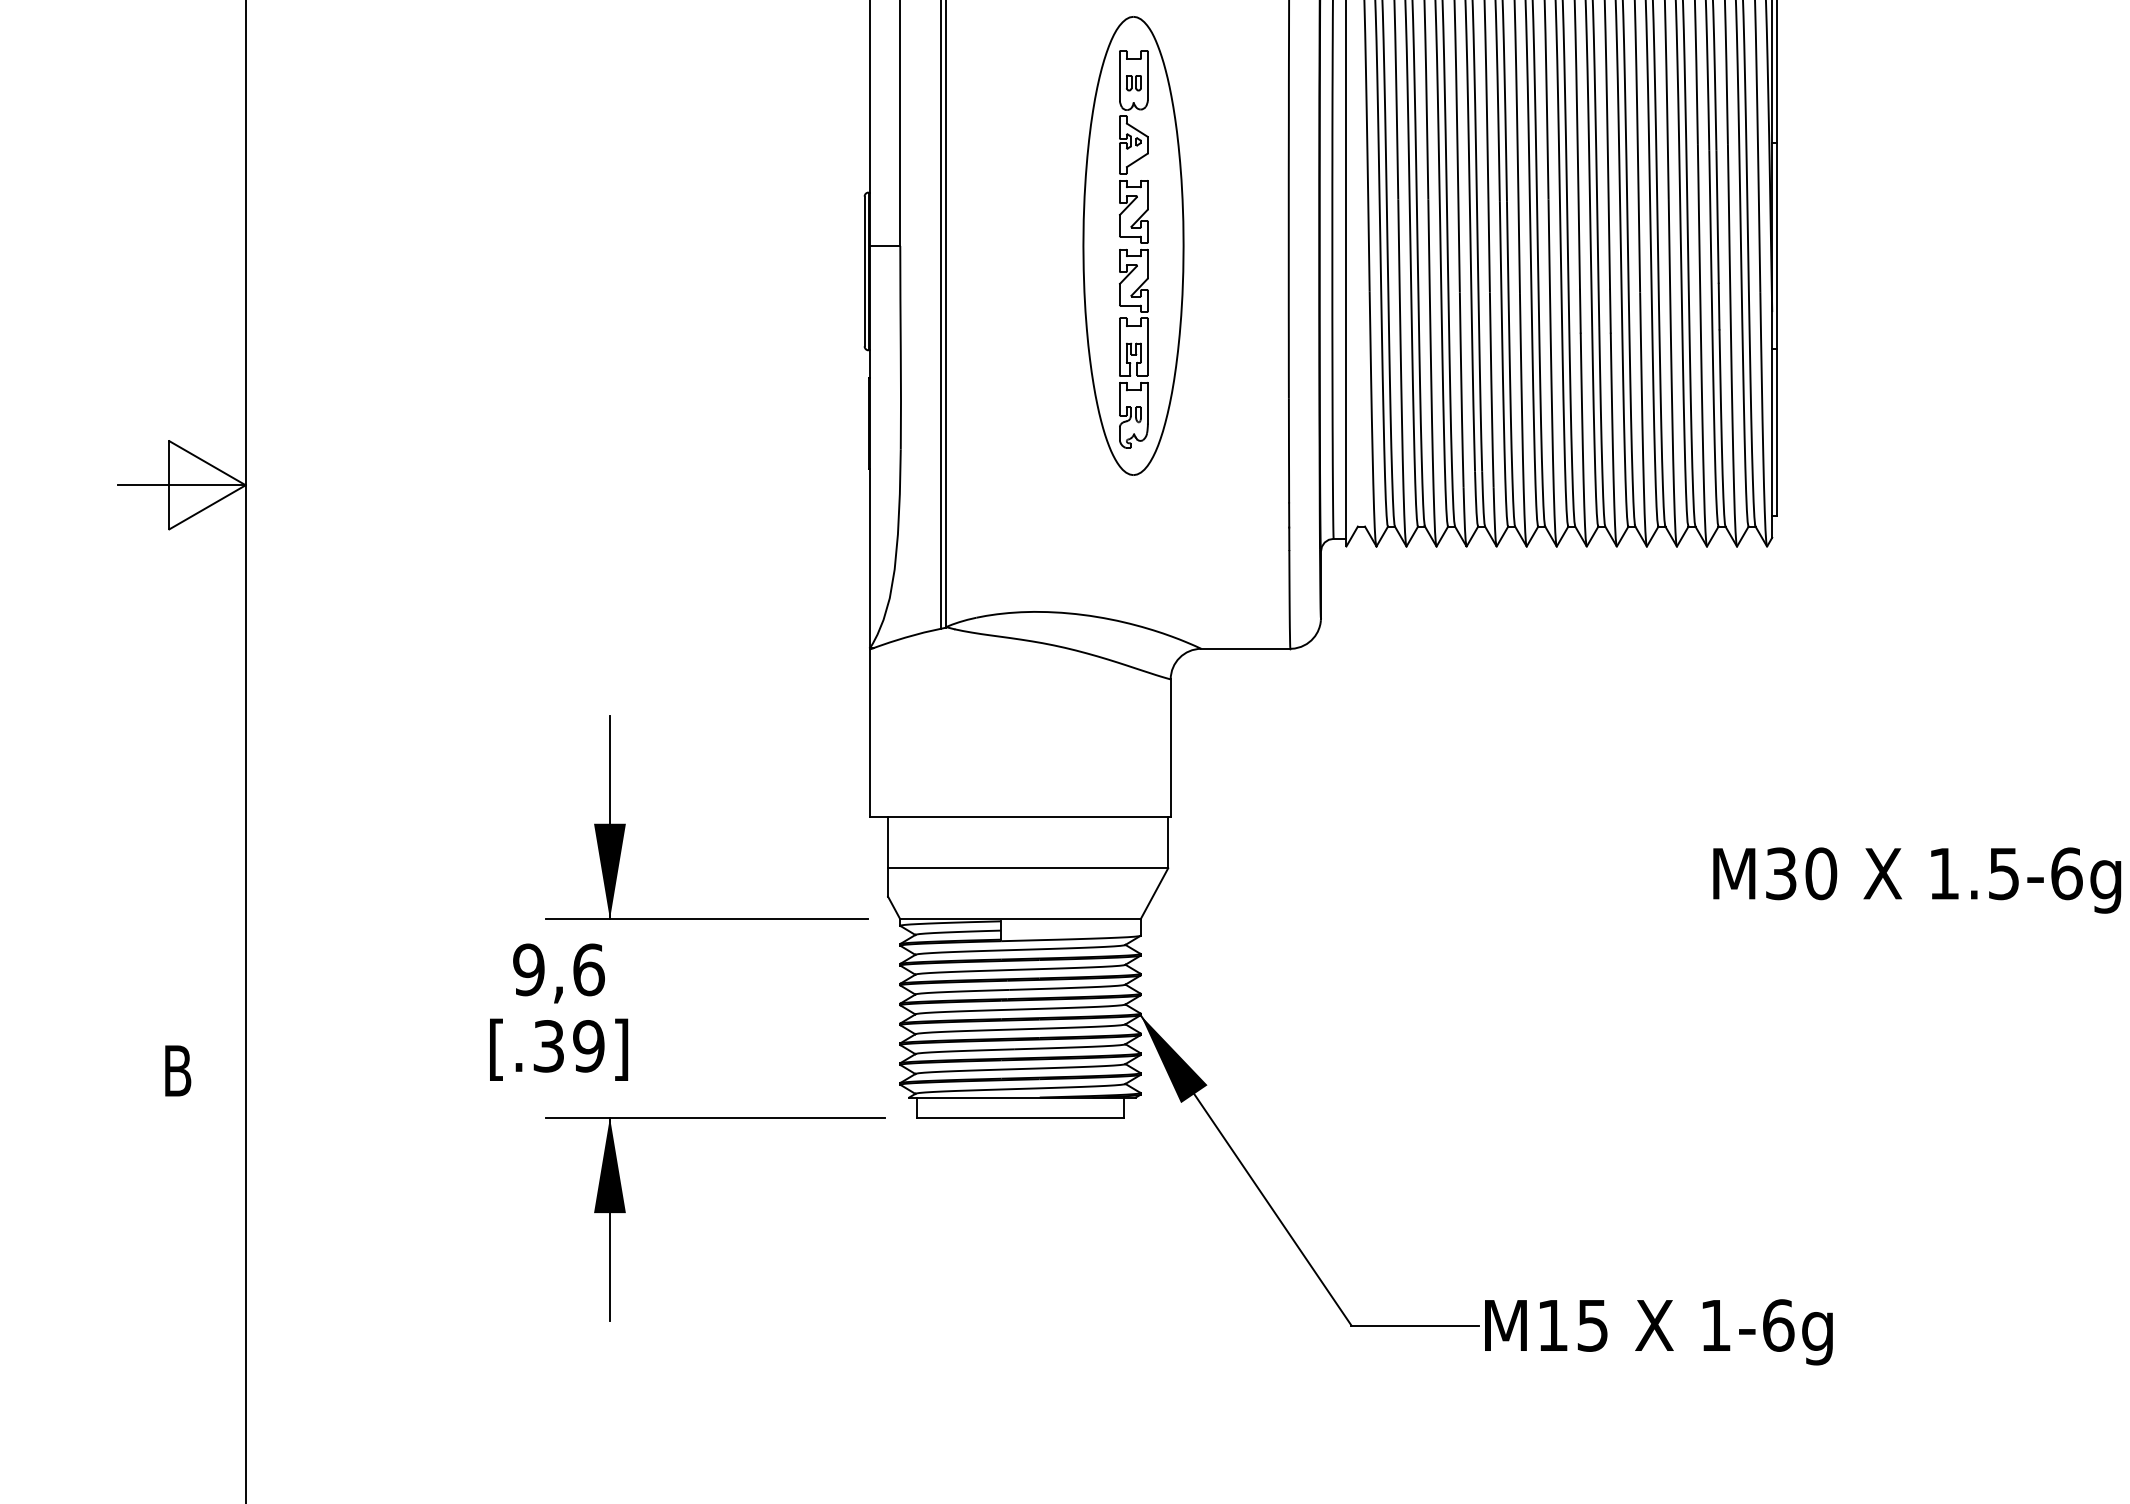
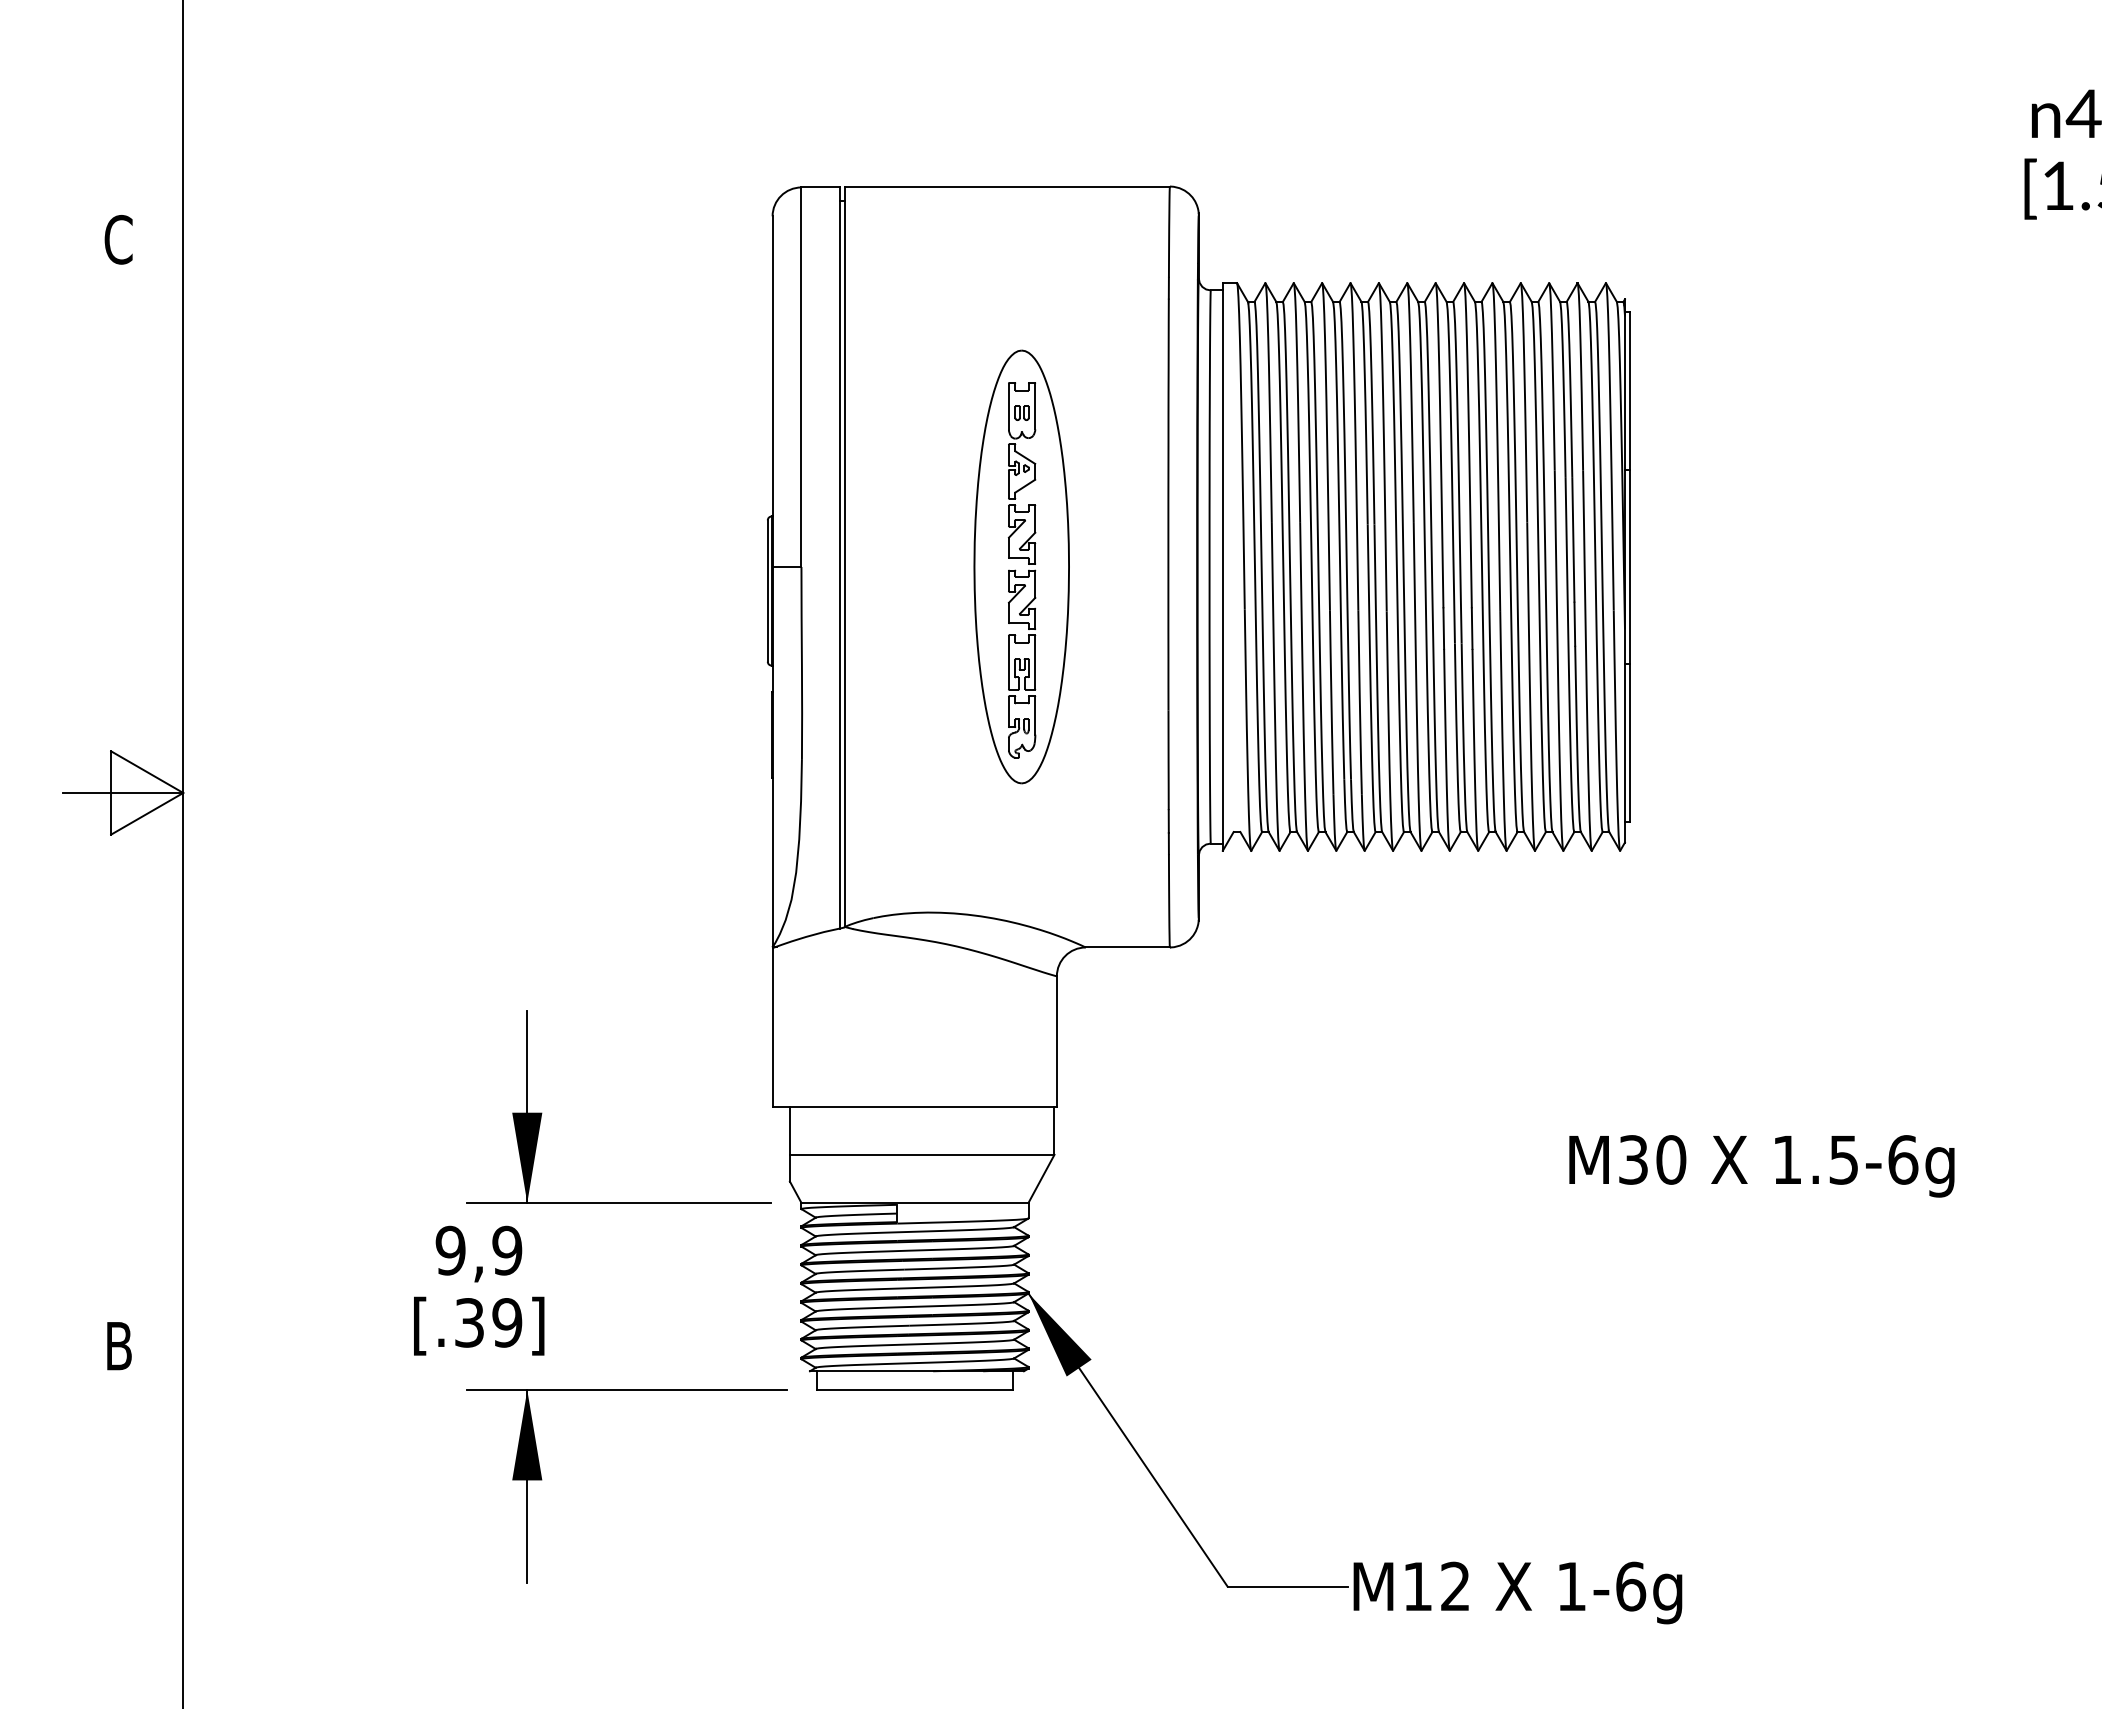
text: (589, 969) -> (507, 1250), 9,6 -> 9,9
text: (1592, 1325) -> (1455, 1586), M15 -> M12

